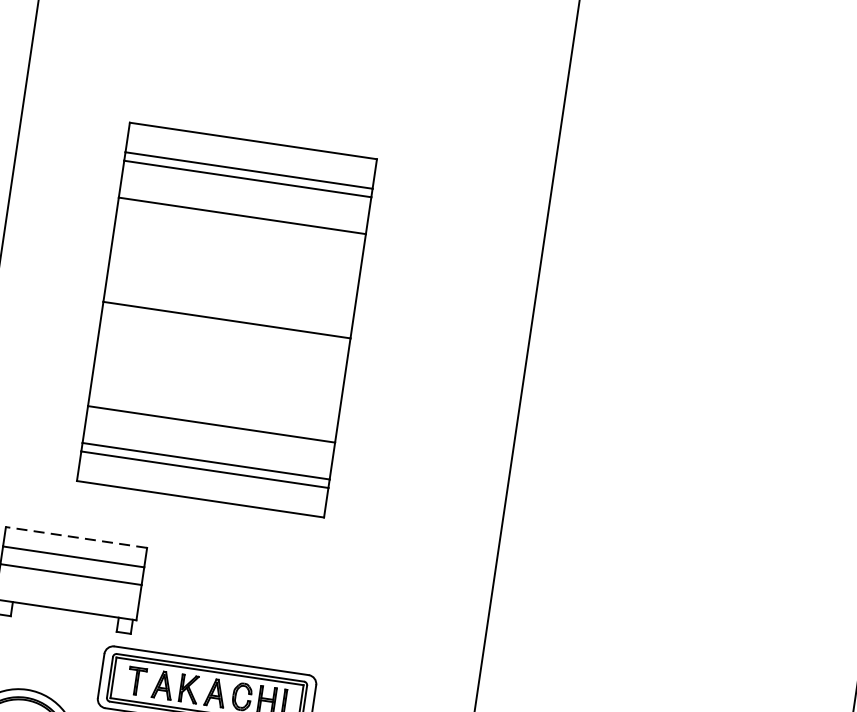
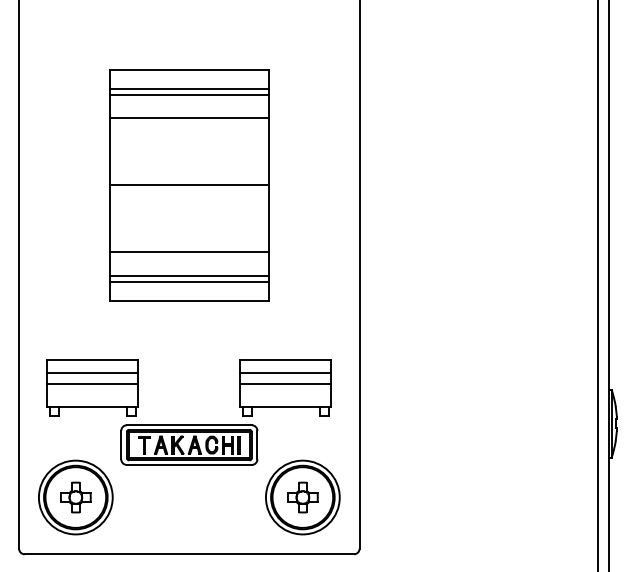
part: (227, 320) -> (189, 185), moved
line: (75, 537) -> (92, 360), dashed -> solid
part: (369, 624) -> (285, 387), added

